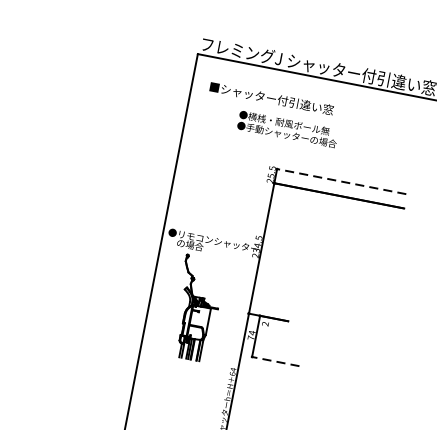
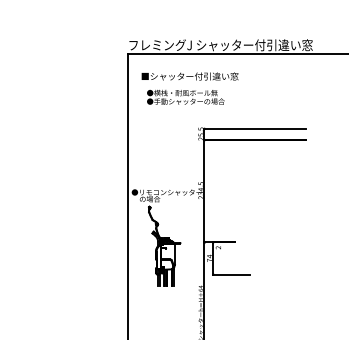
text: (287, 128) -> (185, 96), moved
line: (340, 180) -> (254, 128), dashed -> solid
line: (275, 361) -> (231, 274), dashed -> solid

